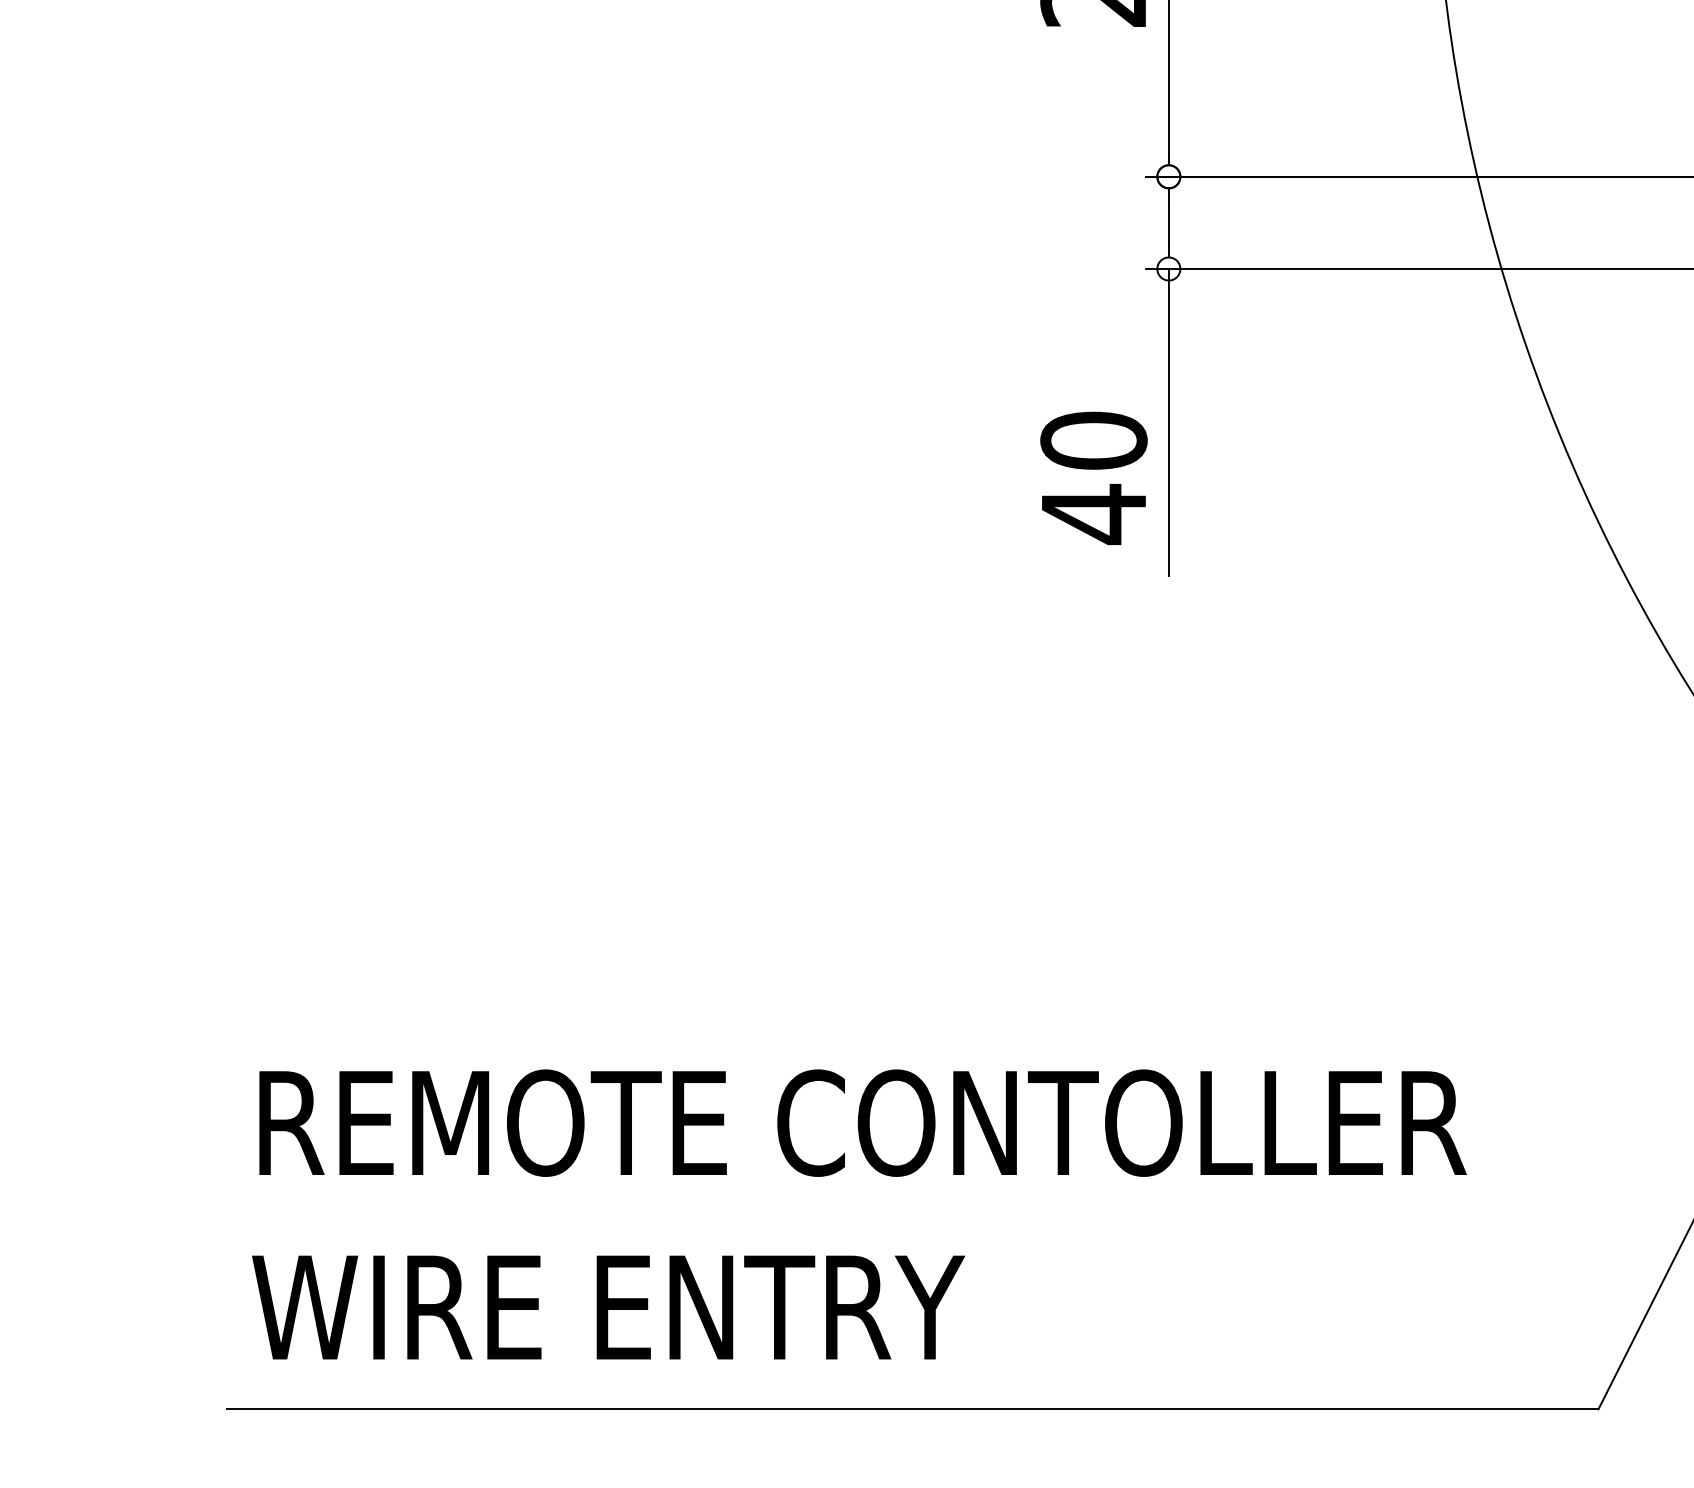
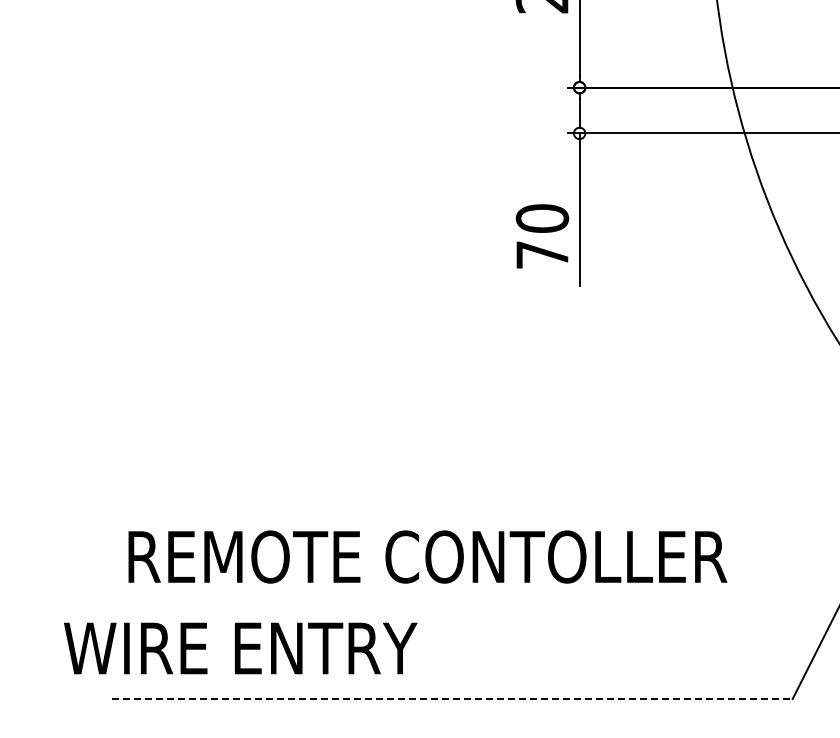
text: (1093, 515) -> (542, 255), 40 -> 70
text: (608, 1307) -> (240, 648), moved
line: (914, 1410) -> (453, 699), solid -> dashed

